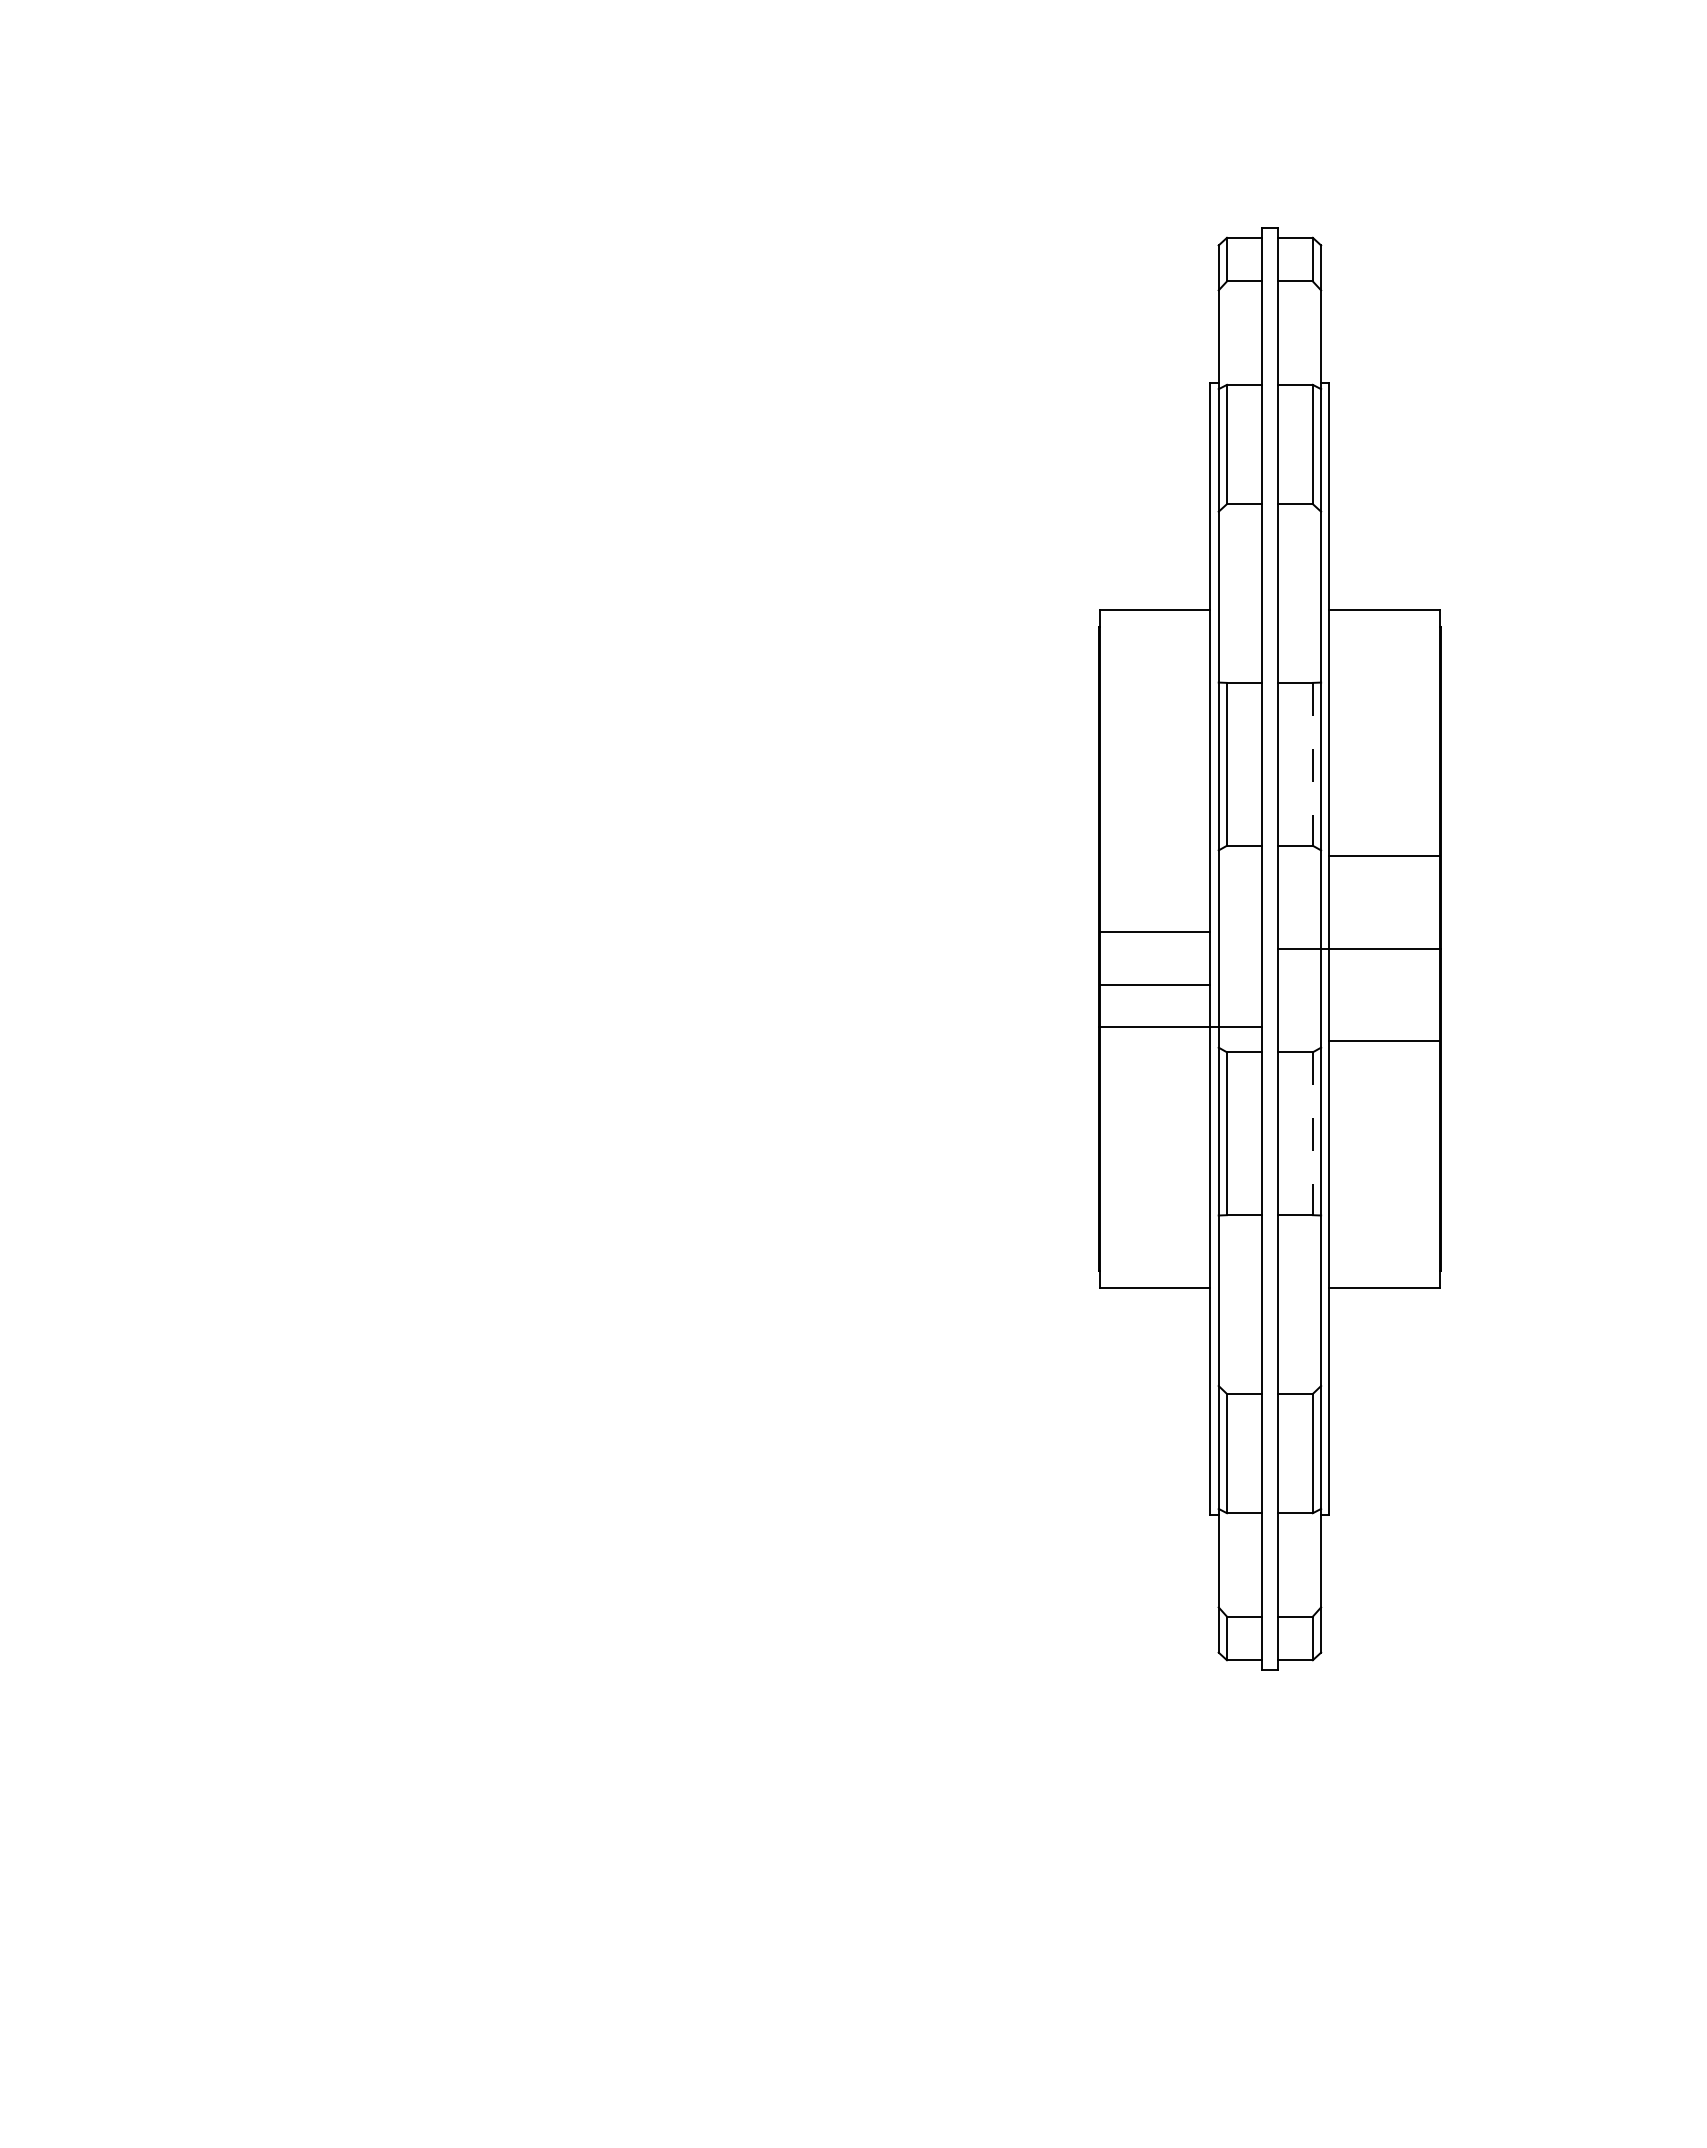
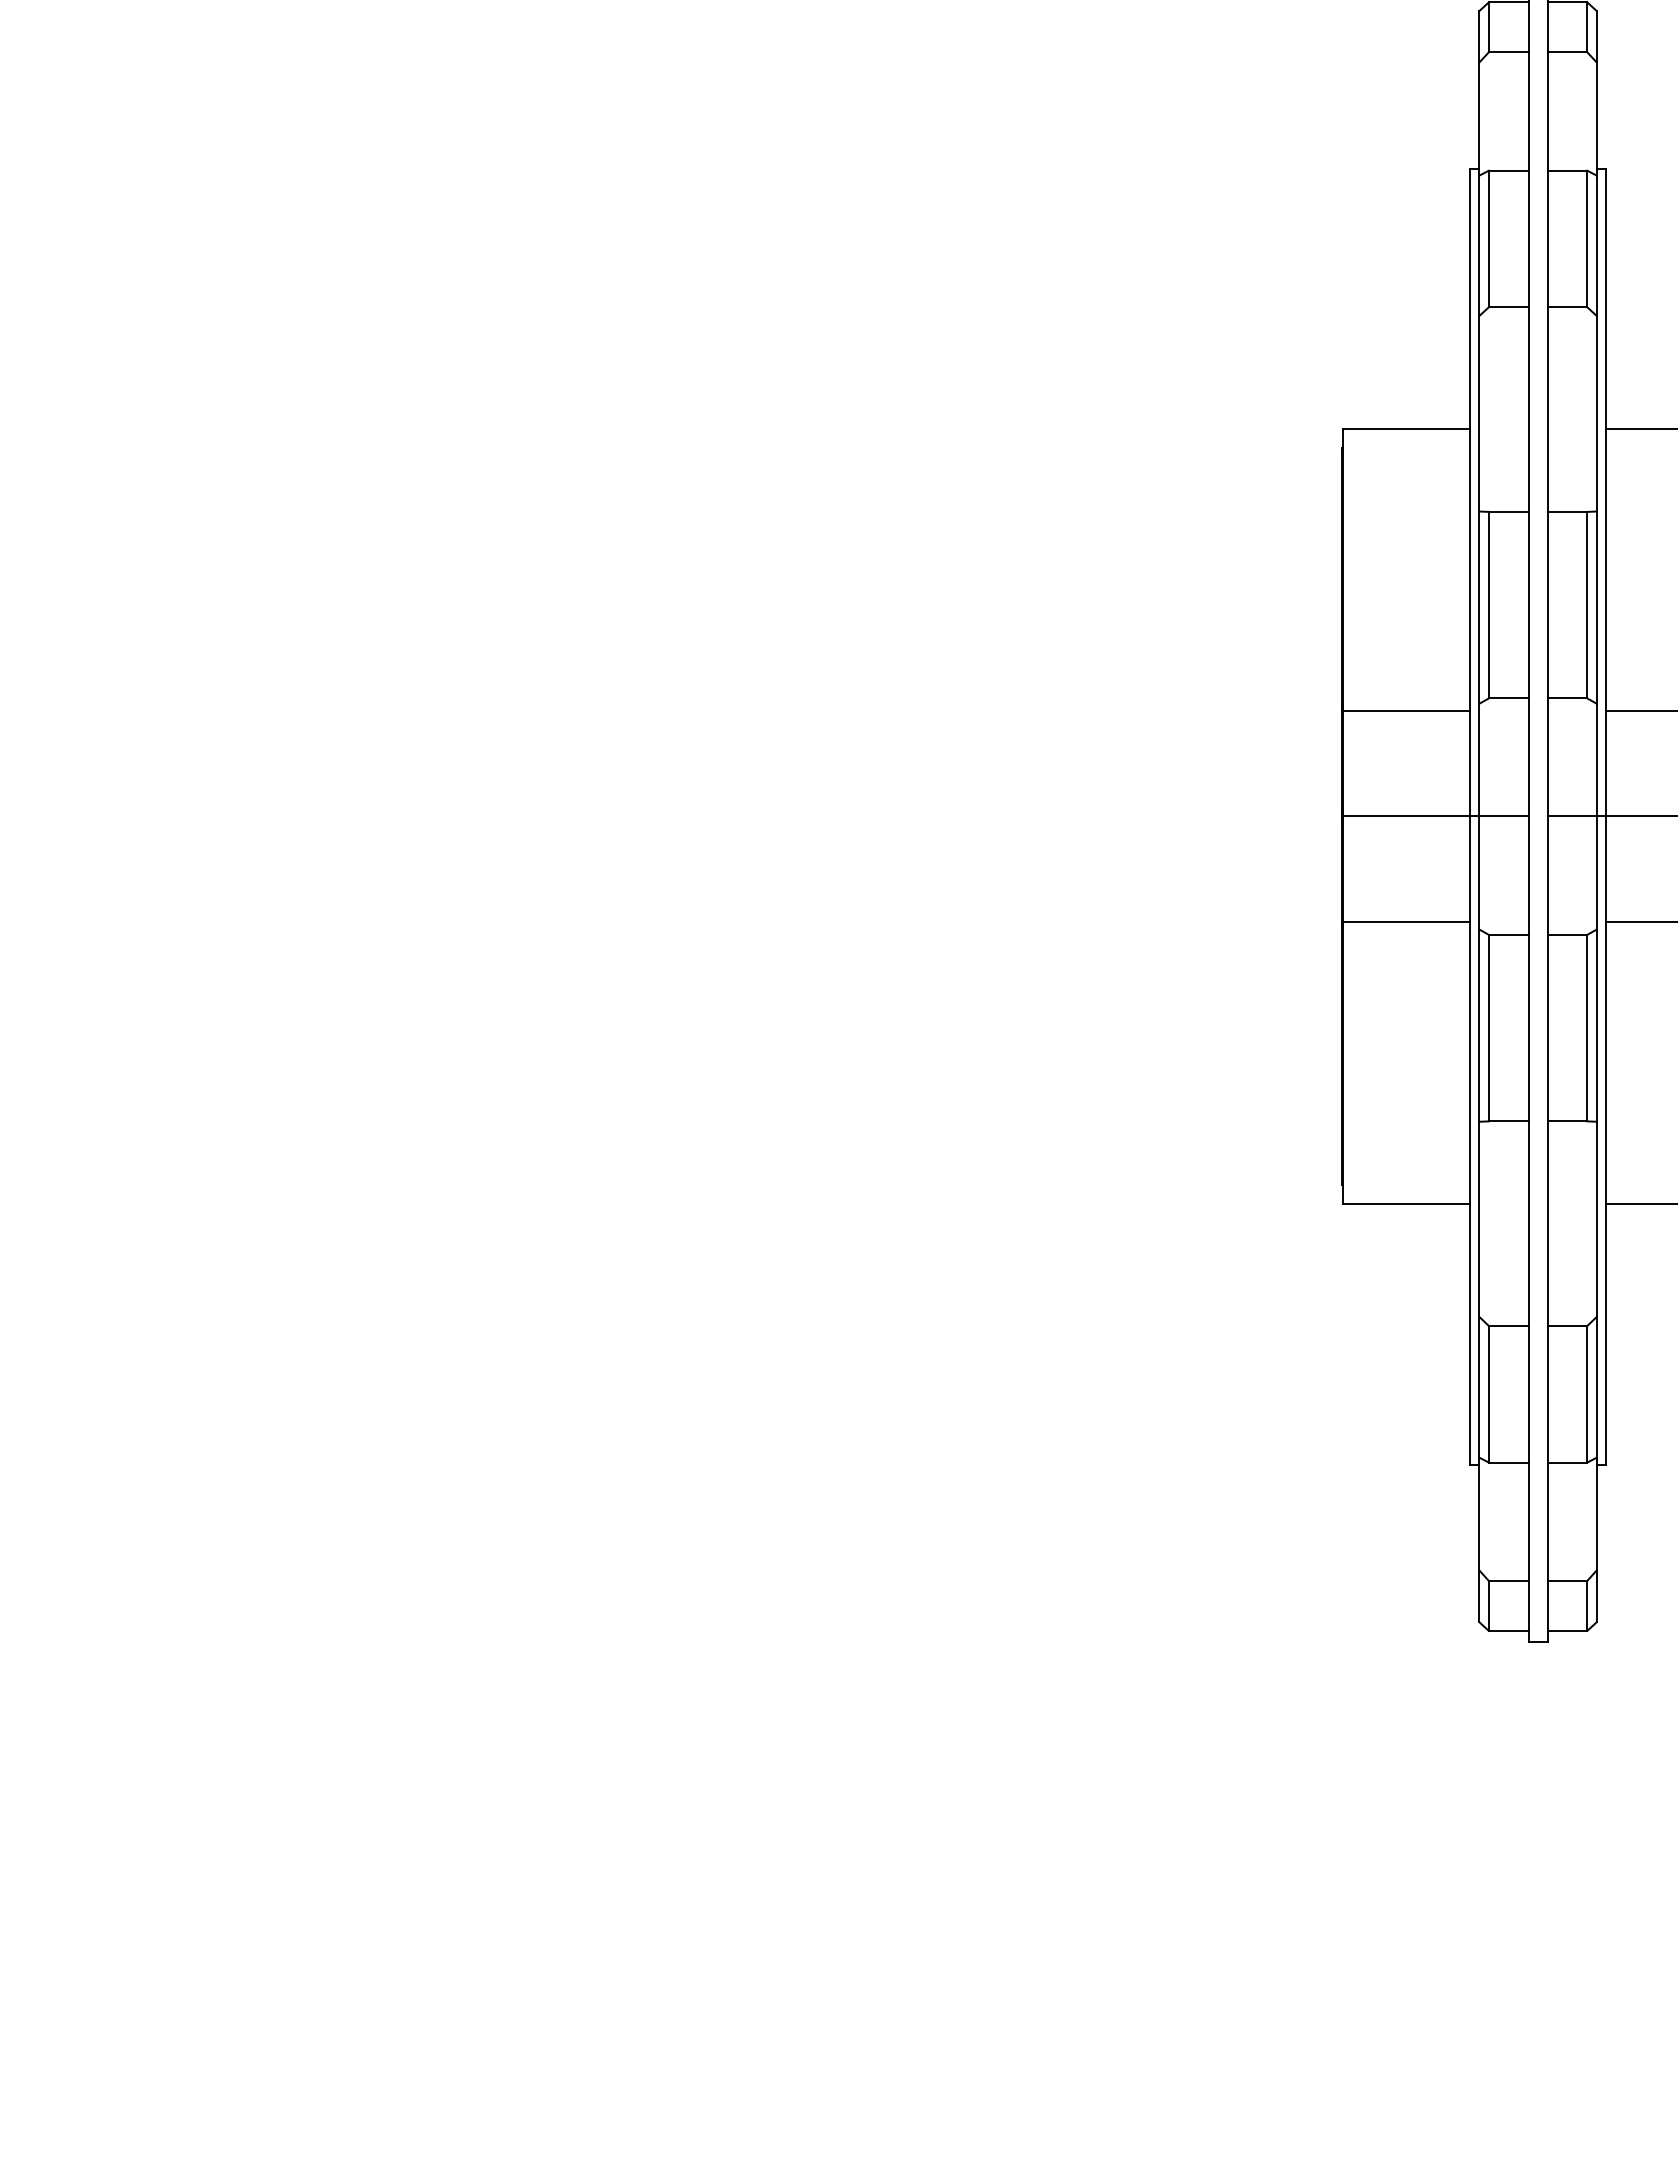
line: (1312, 764) -> (1586, 605), dashed -> solid
line: (1154, 932) -> (1405, 710), moved
line: (1154, 985) -> (1405, 922), moved
line: (1180, 1026) -> (1435, 816), moved
line: (1312, 1134) -> (1586, 1028), dashed -> solid

